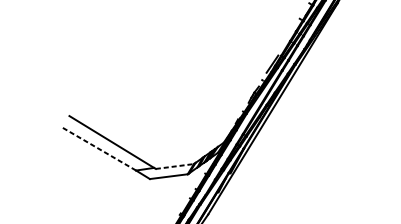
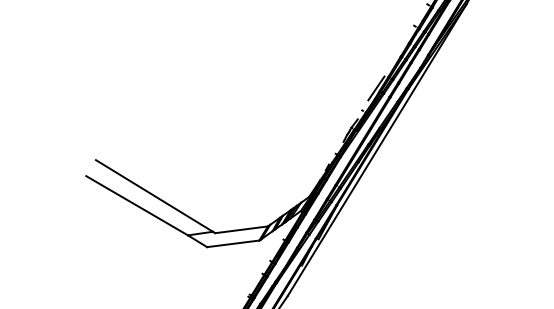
line: (99, 148) -> (137, 205), dashed -> solid
line: (174, 166) -> (241, 229), dashed -> solid

